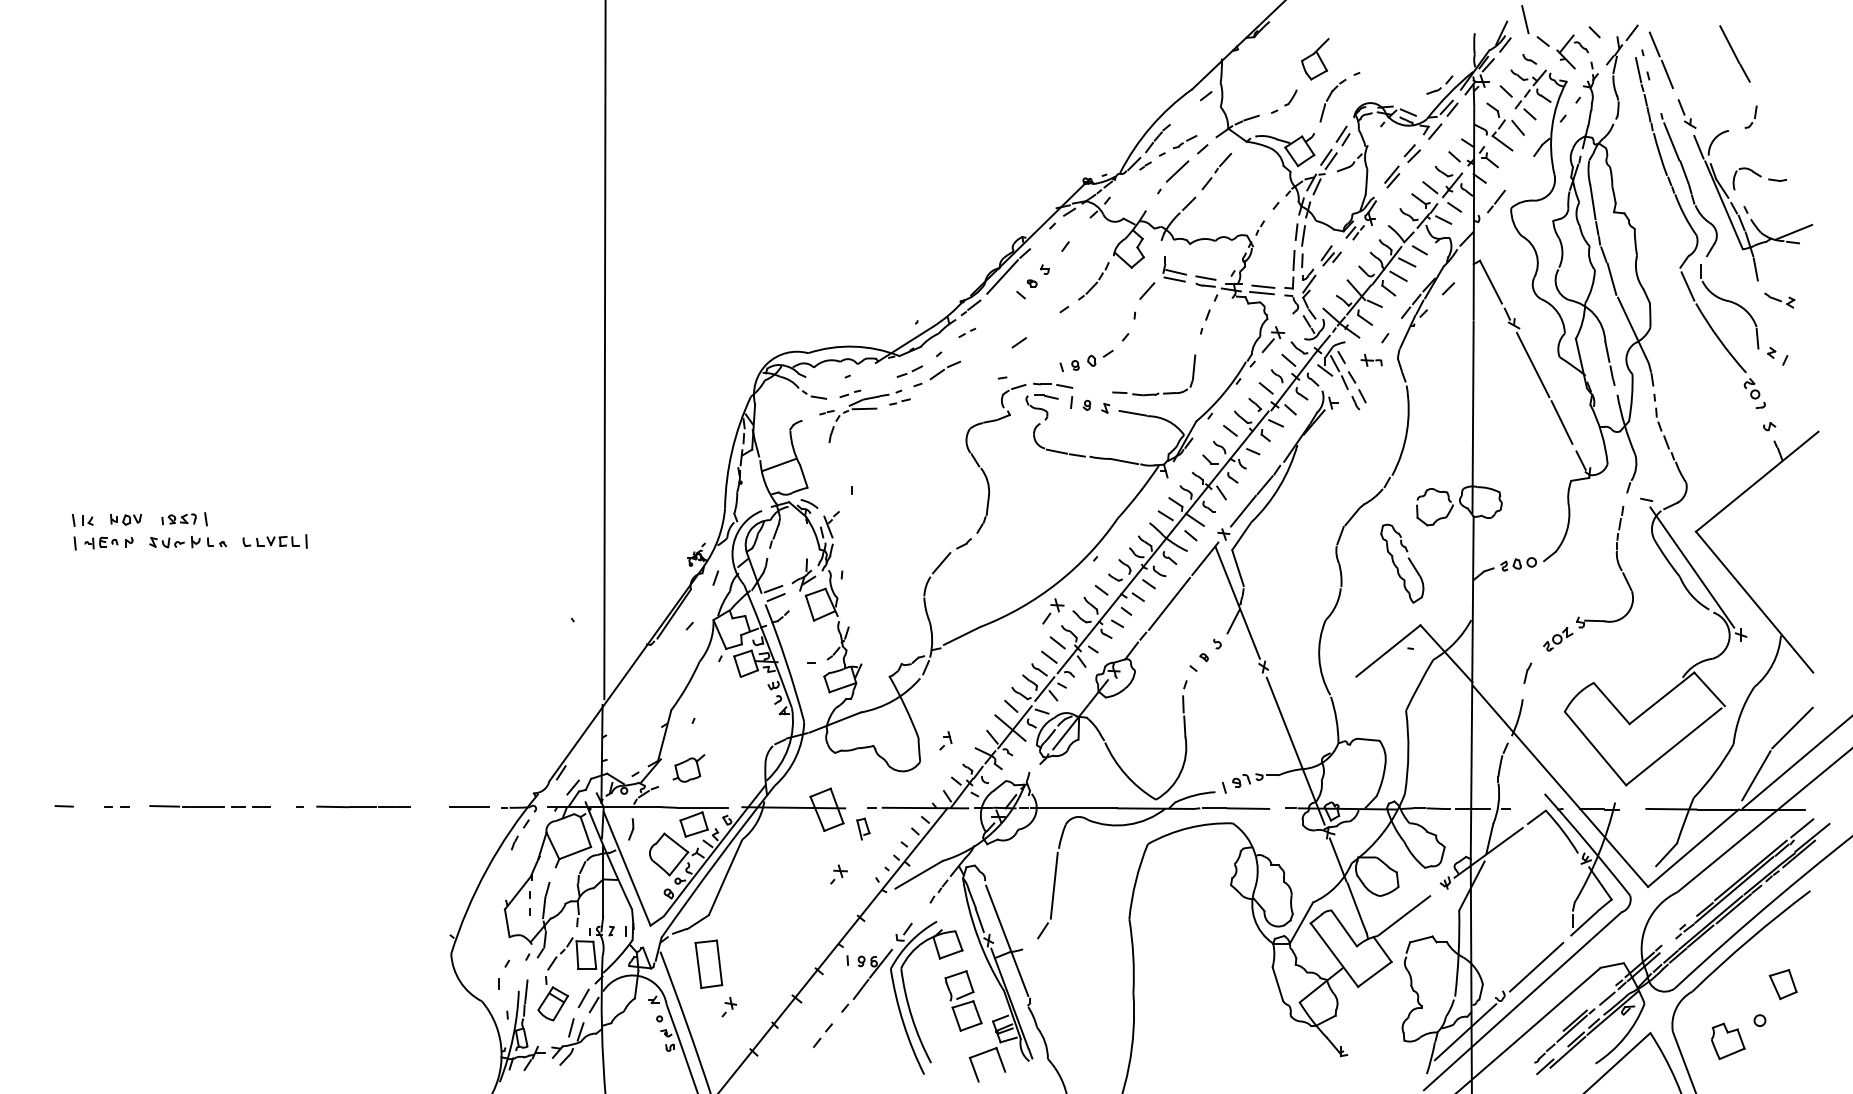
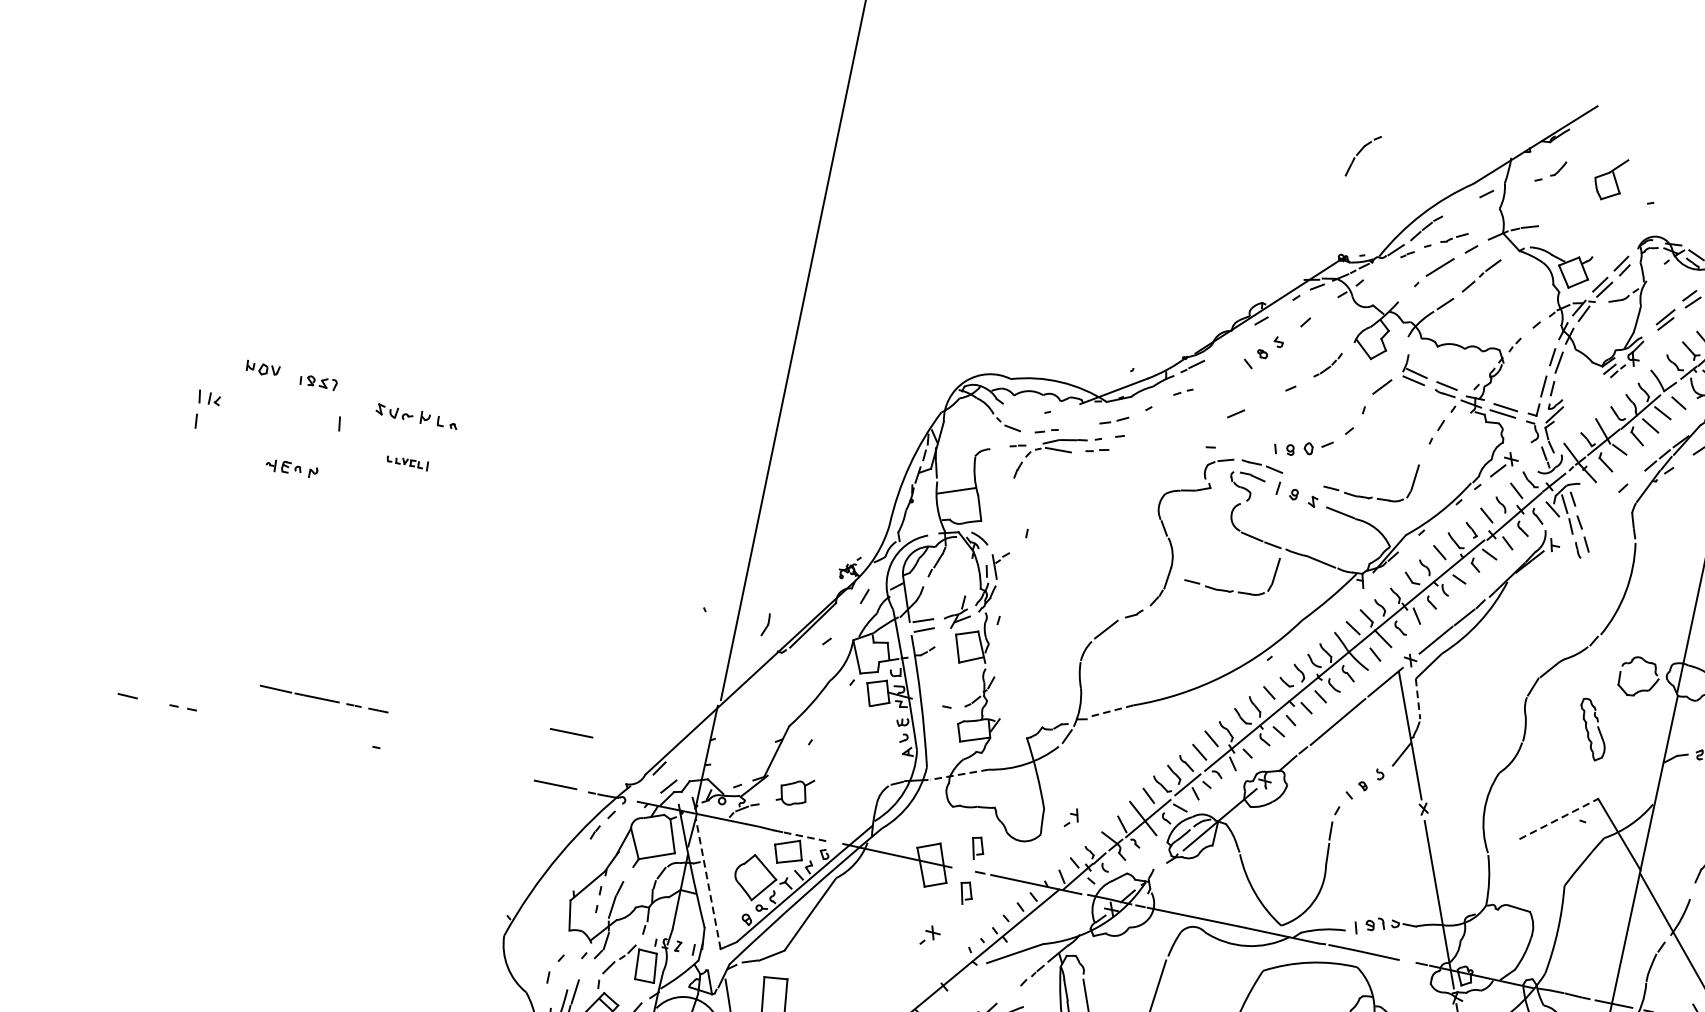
part: (1332, 100) -> (1362, 155), moved
part: (1284, 101) -> (1551, 171), moved
part: (1330, 255) -> (1583, 389), removed
line: (1002, 276) -> (1232, 340), removed
part: (1093, 281) -> (1327, 365), size x0.7
part: (1371, 360) -> (1603, 508), removed
part: (945, 370) -> (1152, 427), removed
part: (1049, 503) -> (1233, 590), added
part: (125, 519) -> (262, 368), moved
part: (178, 519) -> (317, 382), moved
part: (274, 541) -> (407, 462), size x0.6
part: (108, 542) -> (291, 468), moved
part: (187, 542) -> (416, 416), moved
part: (1402, 563) -> (1592, 729), size x0.7
line: (1237, 568) -> (1417, 699), solid -> dashed
part: (1053, 611) -> (1213, 704), removed
line: (961, 636) -> (1111, 711), solid -> dashed
line: (1388, 650) -> (1559, 818), solid -> dashed
line: (835, 722) -> (959, 774), solid -> dashed
line: (474, 756) -> (571, 732), added
part: (865, 785) -> (977, 847), added
line: (209, 806) -> (323, 699), moved
part: (363, 806) -> (443, 761), removed
line: (707, 807) -> (806, 836), solid -> dashed
part: (631, 829) -> (766, 625), moved
line: (627, 868) -> (708, 883), solid -> dashed

